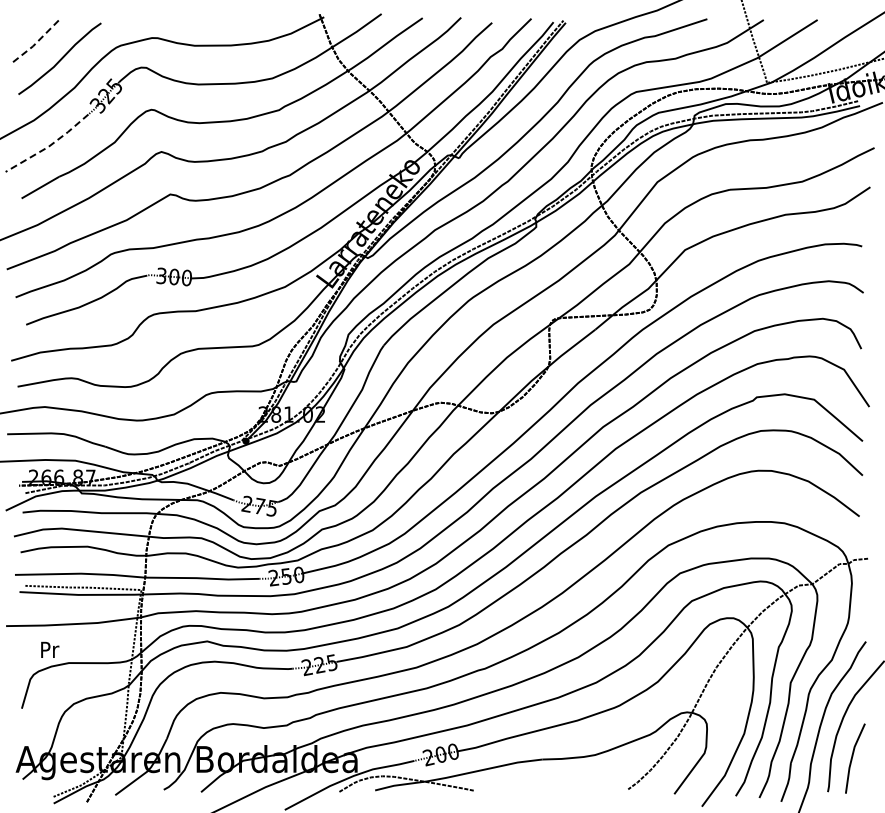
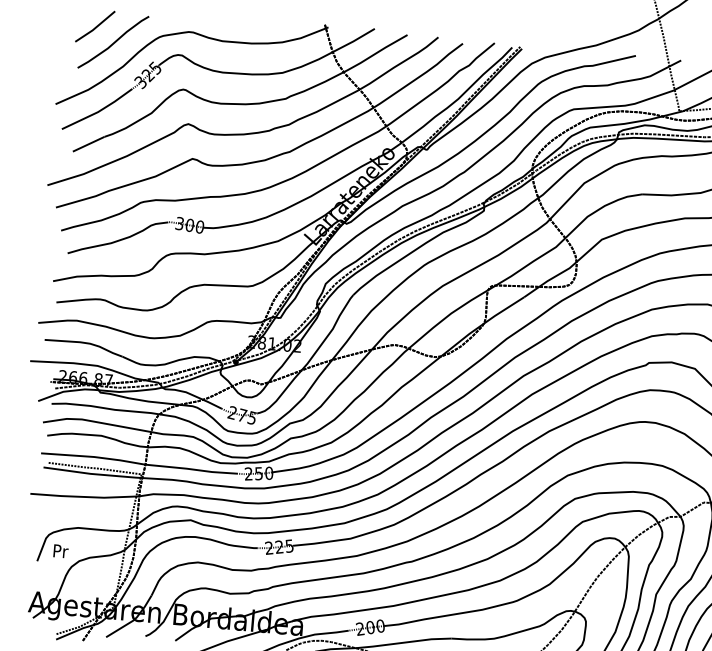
line: (36, 42) -> (95, 27), dashed -> solid
line: (49, 146) -> (98, 111), dashed -> solid
text: (50, 649) -> (61, 551), moved

